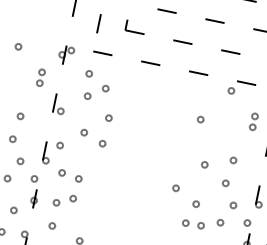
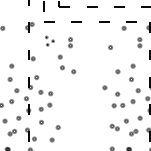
part: (40, 77) -> (70, 42), moved
part: (96, 85) -> (49, 40), size x0.6
part: (94, 137) -> (68, 69), moved

